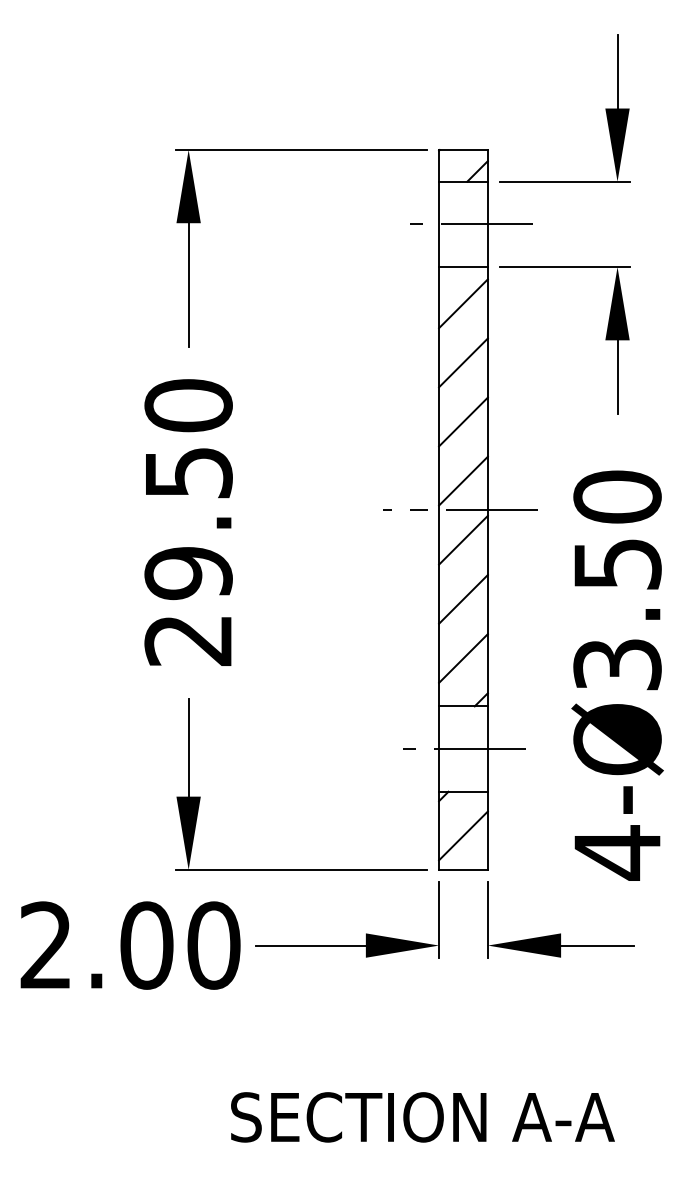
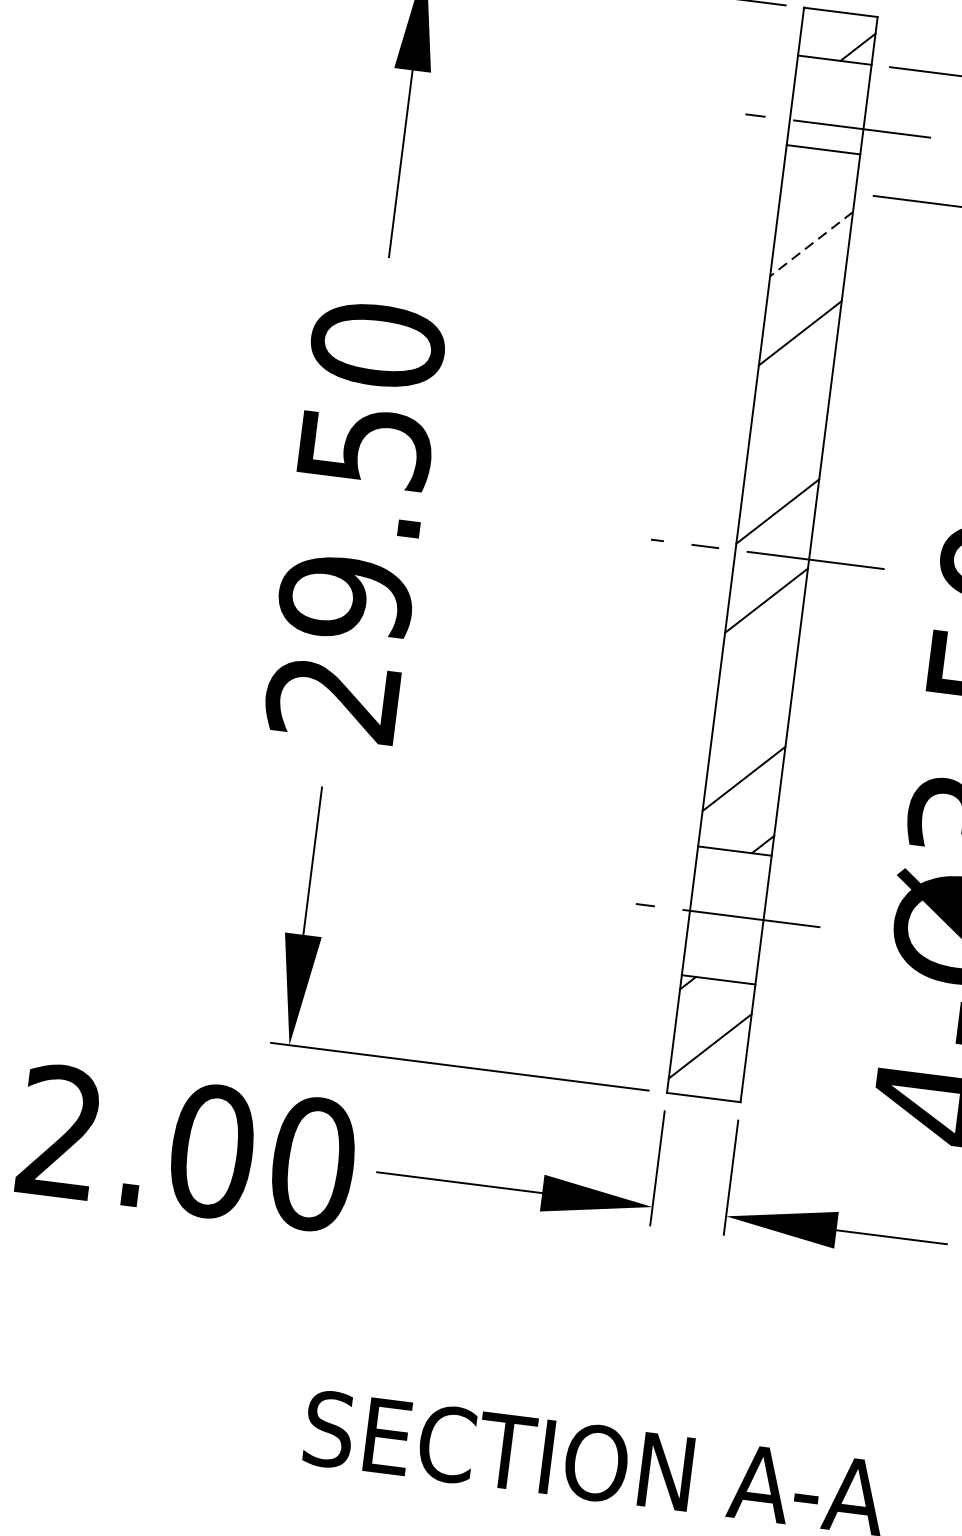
line: (463, 267) -> (823, 150), moved
line: (463, 303) -> (811, 243), solid -> dashed
line: (463, 421) -> (789, 421), removed
line: (463, 598) -> (755, 688), removed

